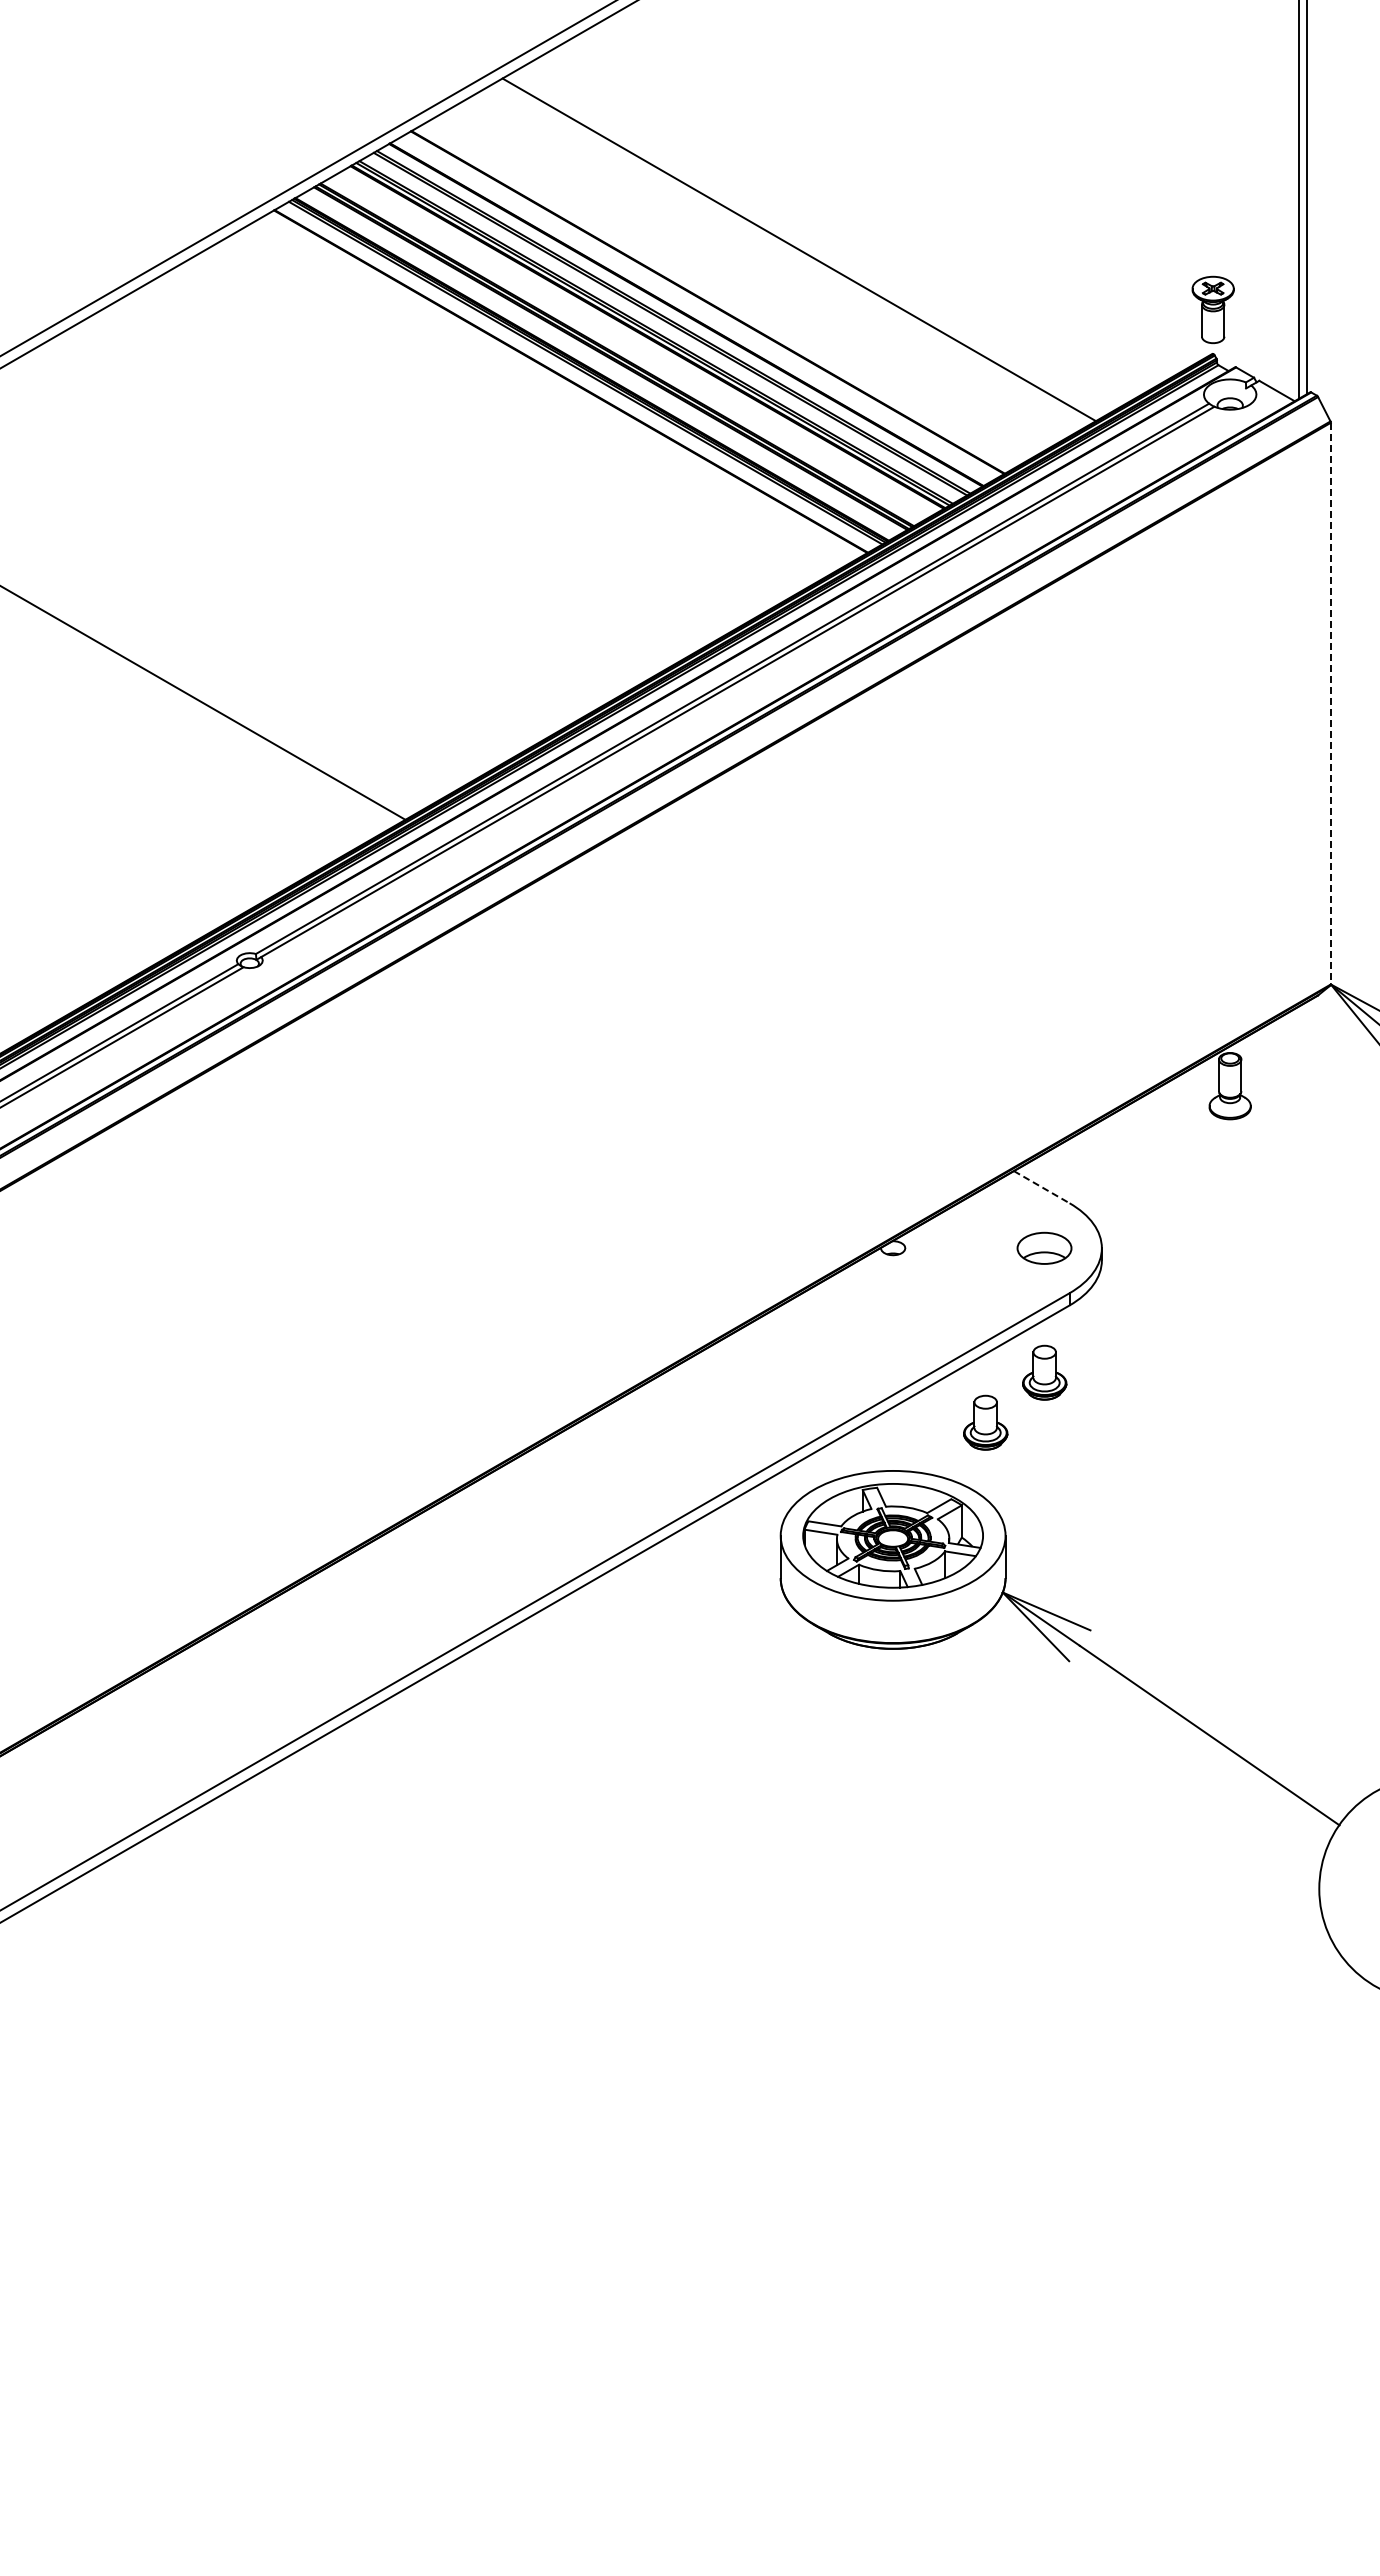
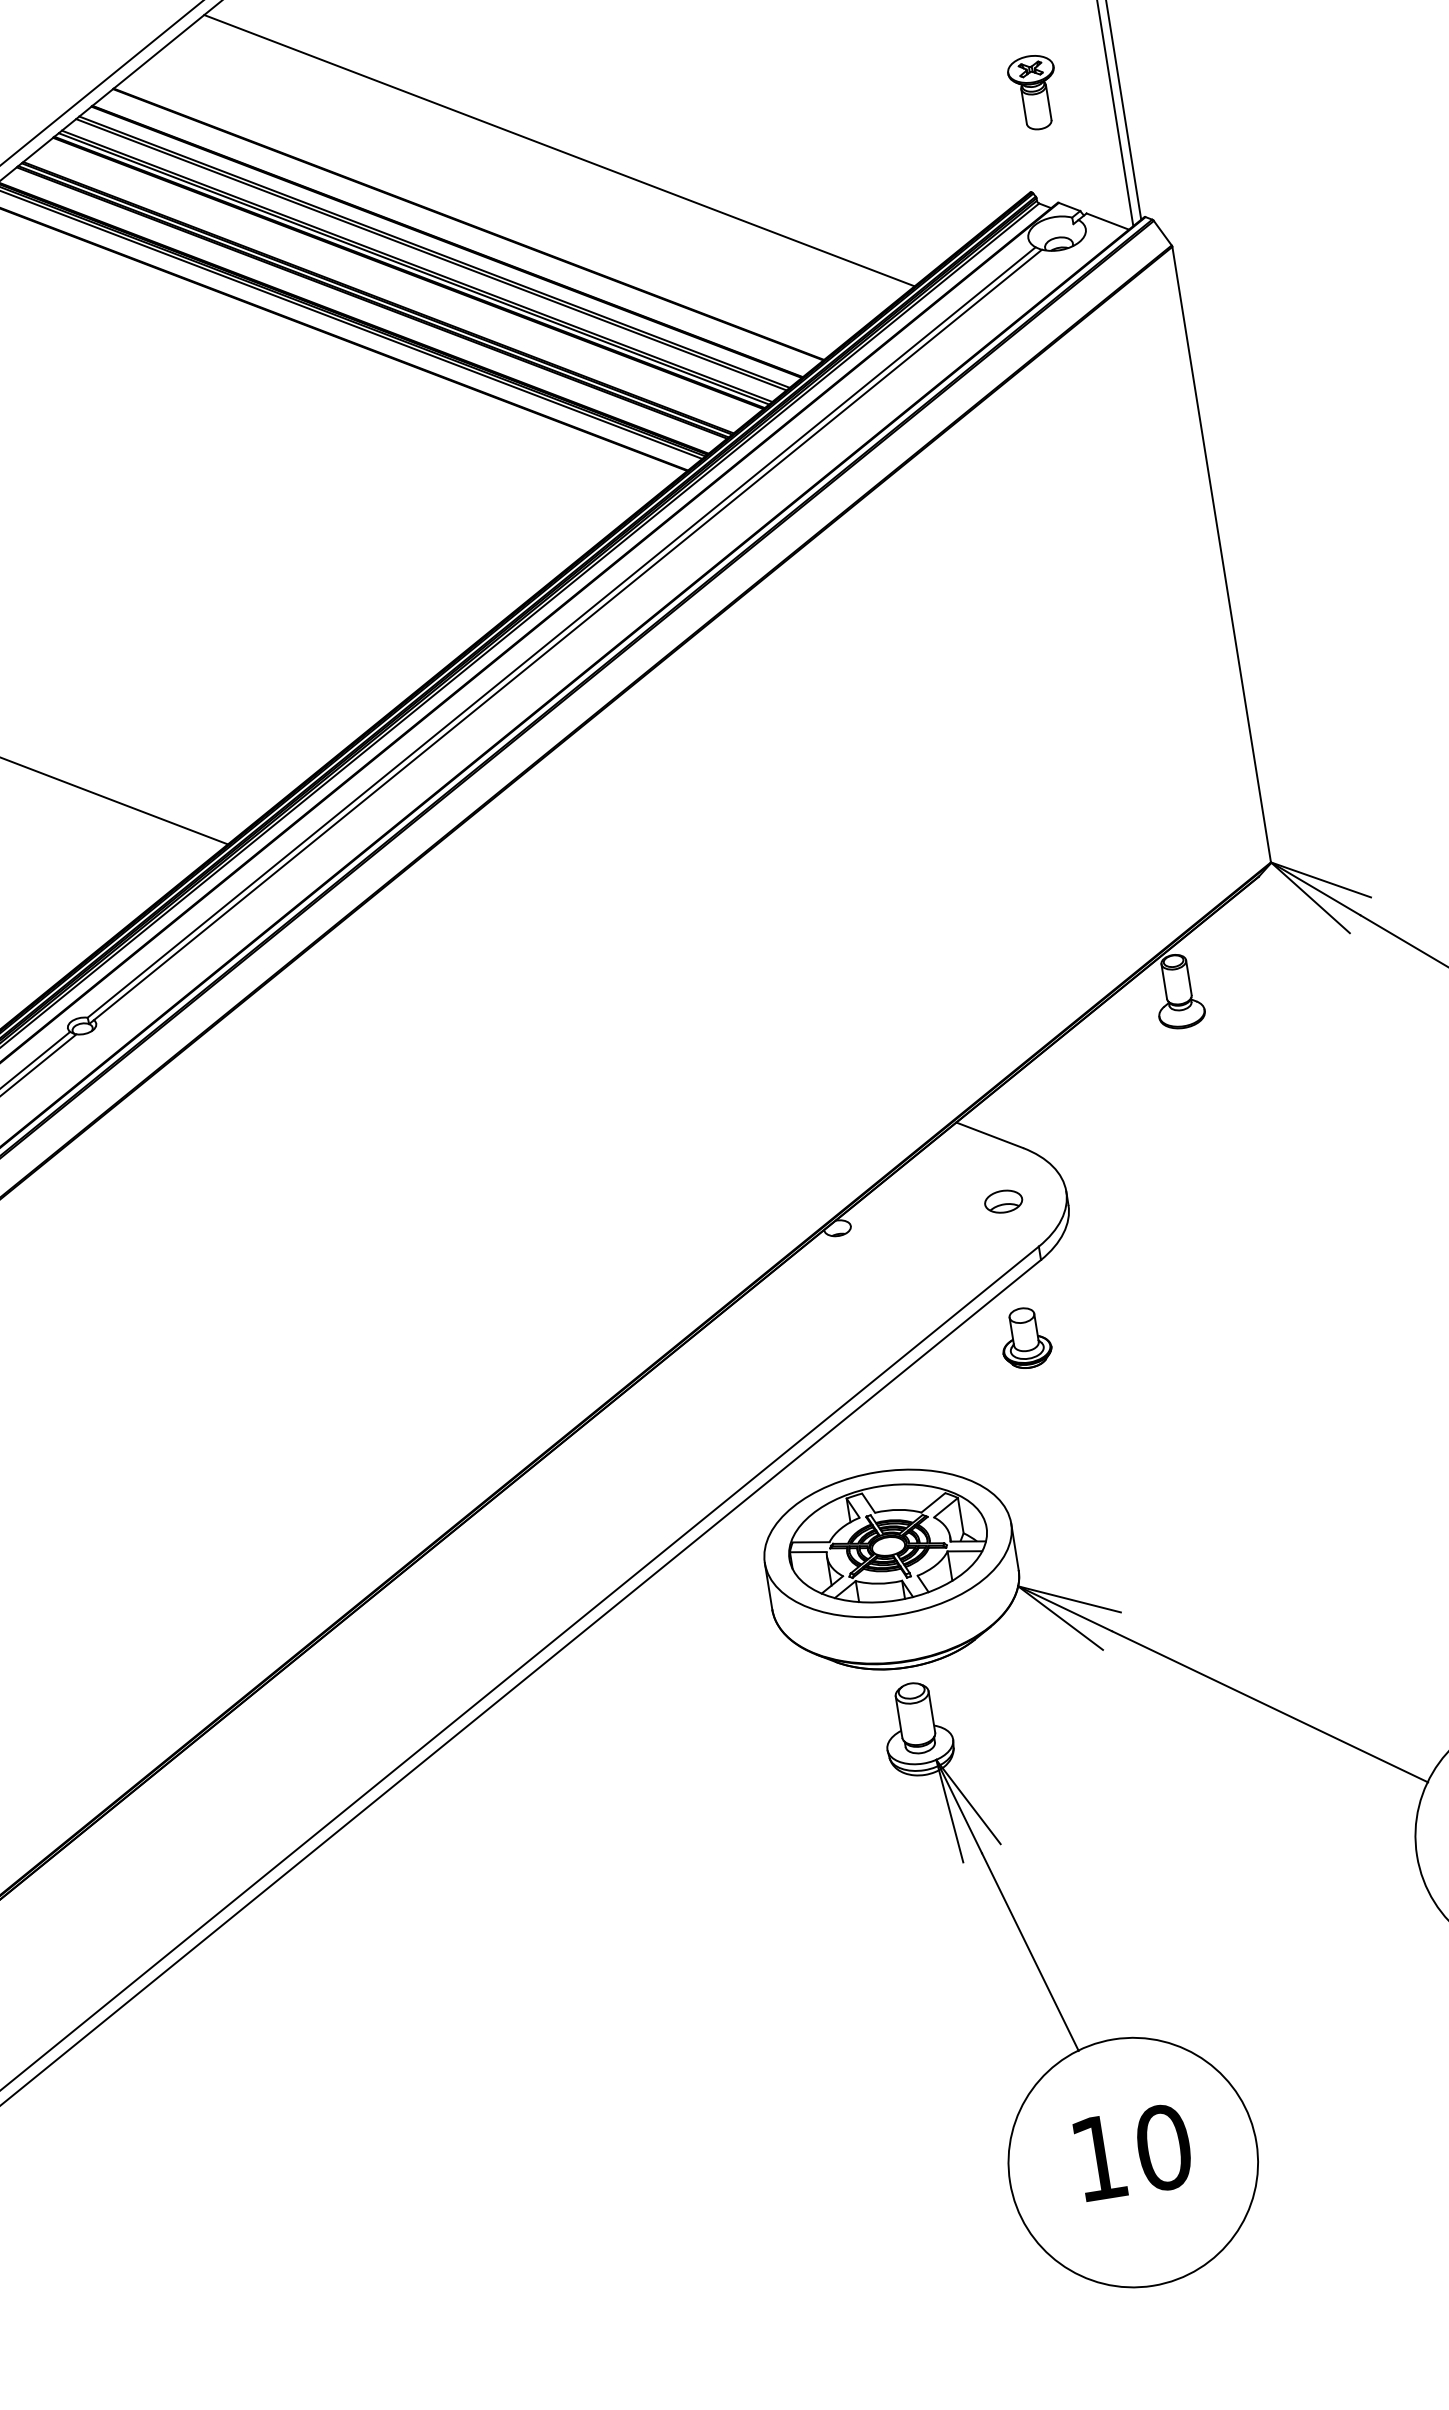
part: (1212, 309) -> (1033, 92), moved
line: (1330, 703) -> (1221, 554), dashed -> solid
line: (1042, 1187) -> (990, 1135), dashed -> solid
part: (1044, 1247) -> (1003, 1200), size x0.62
part: (985, 1422) -> (969, 1403), removed
part: (973, 1954) -> (1049, 1988), added

